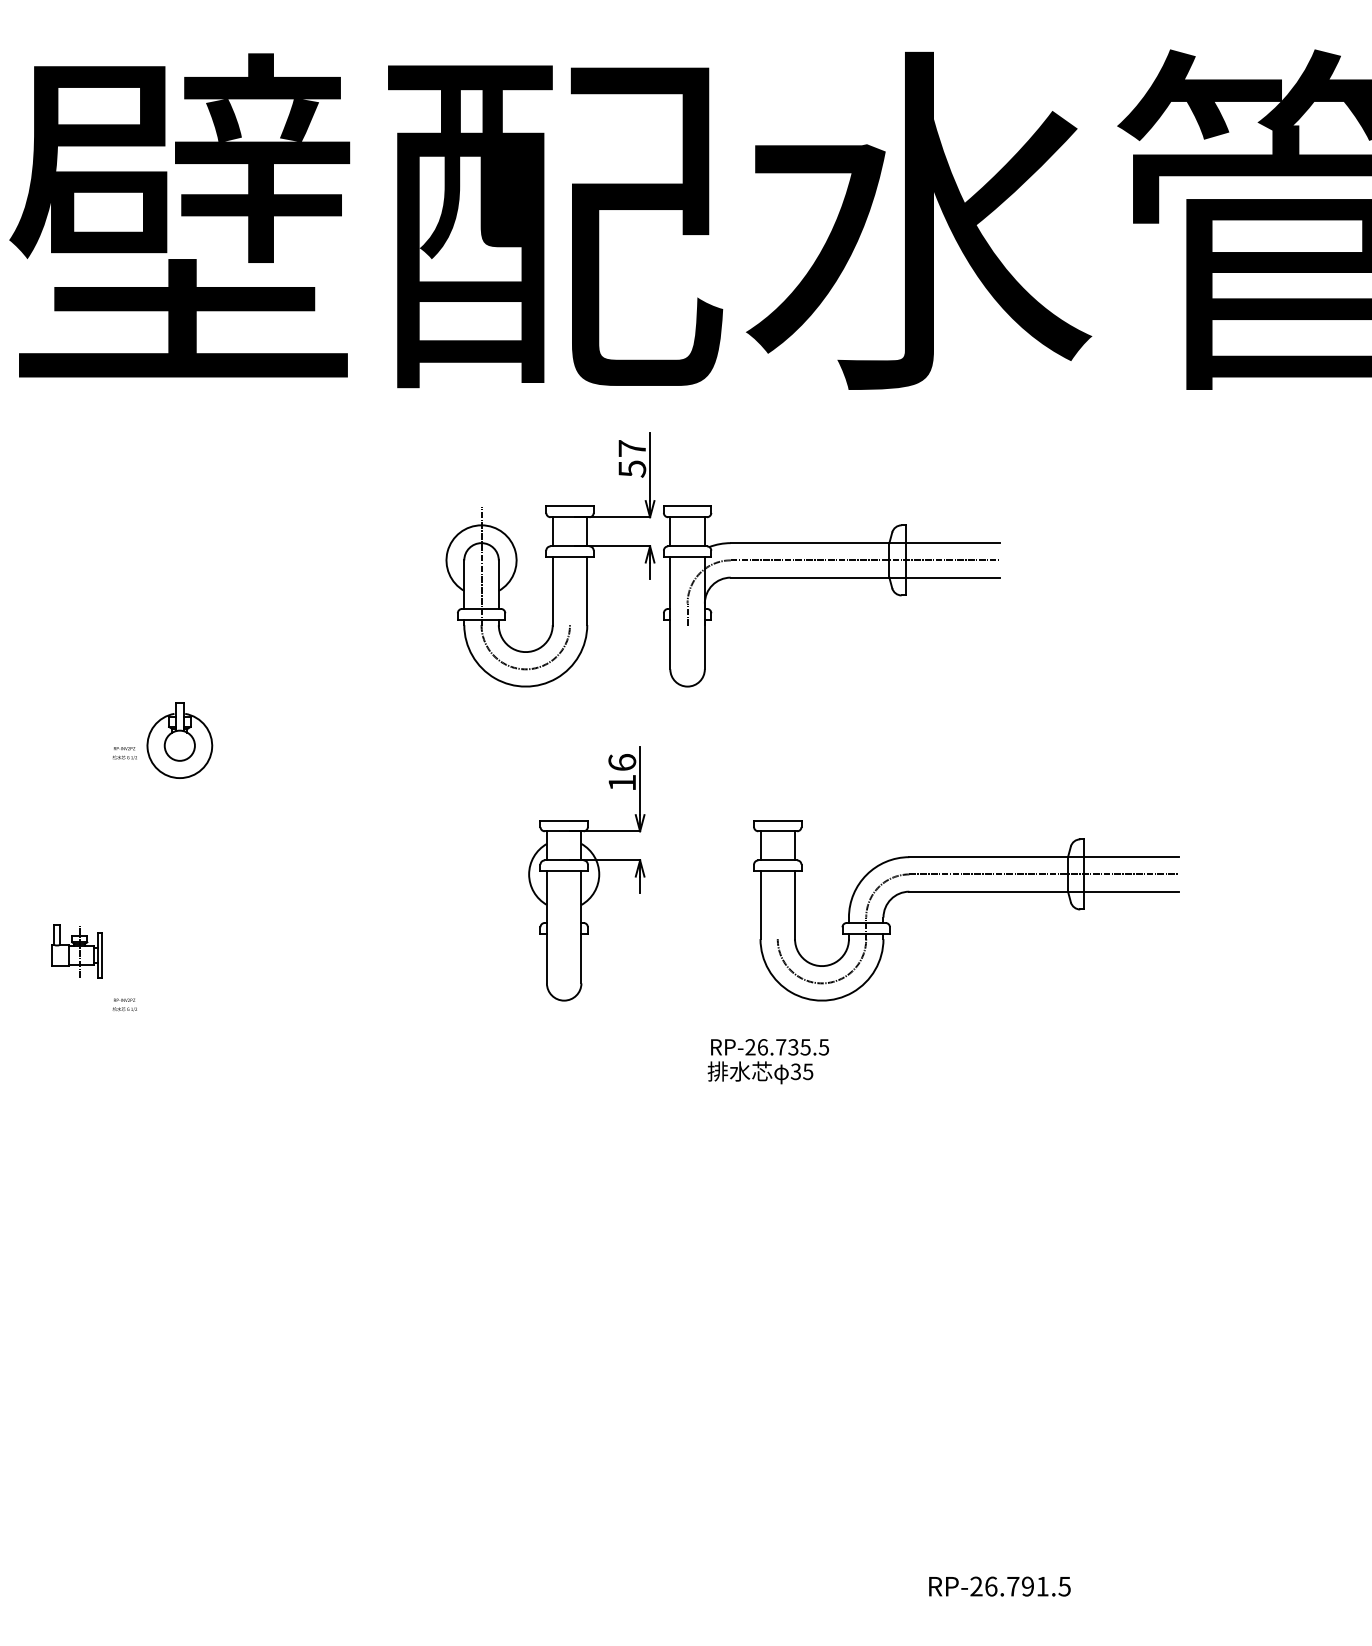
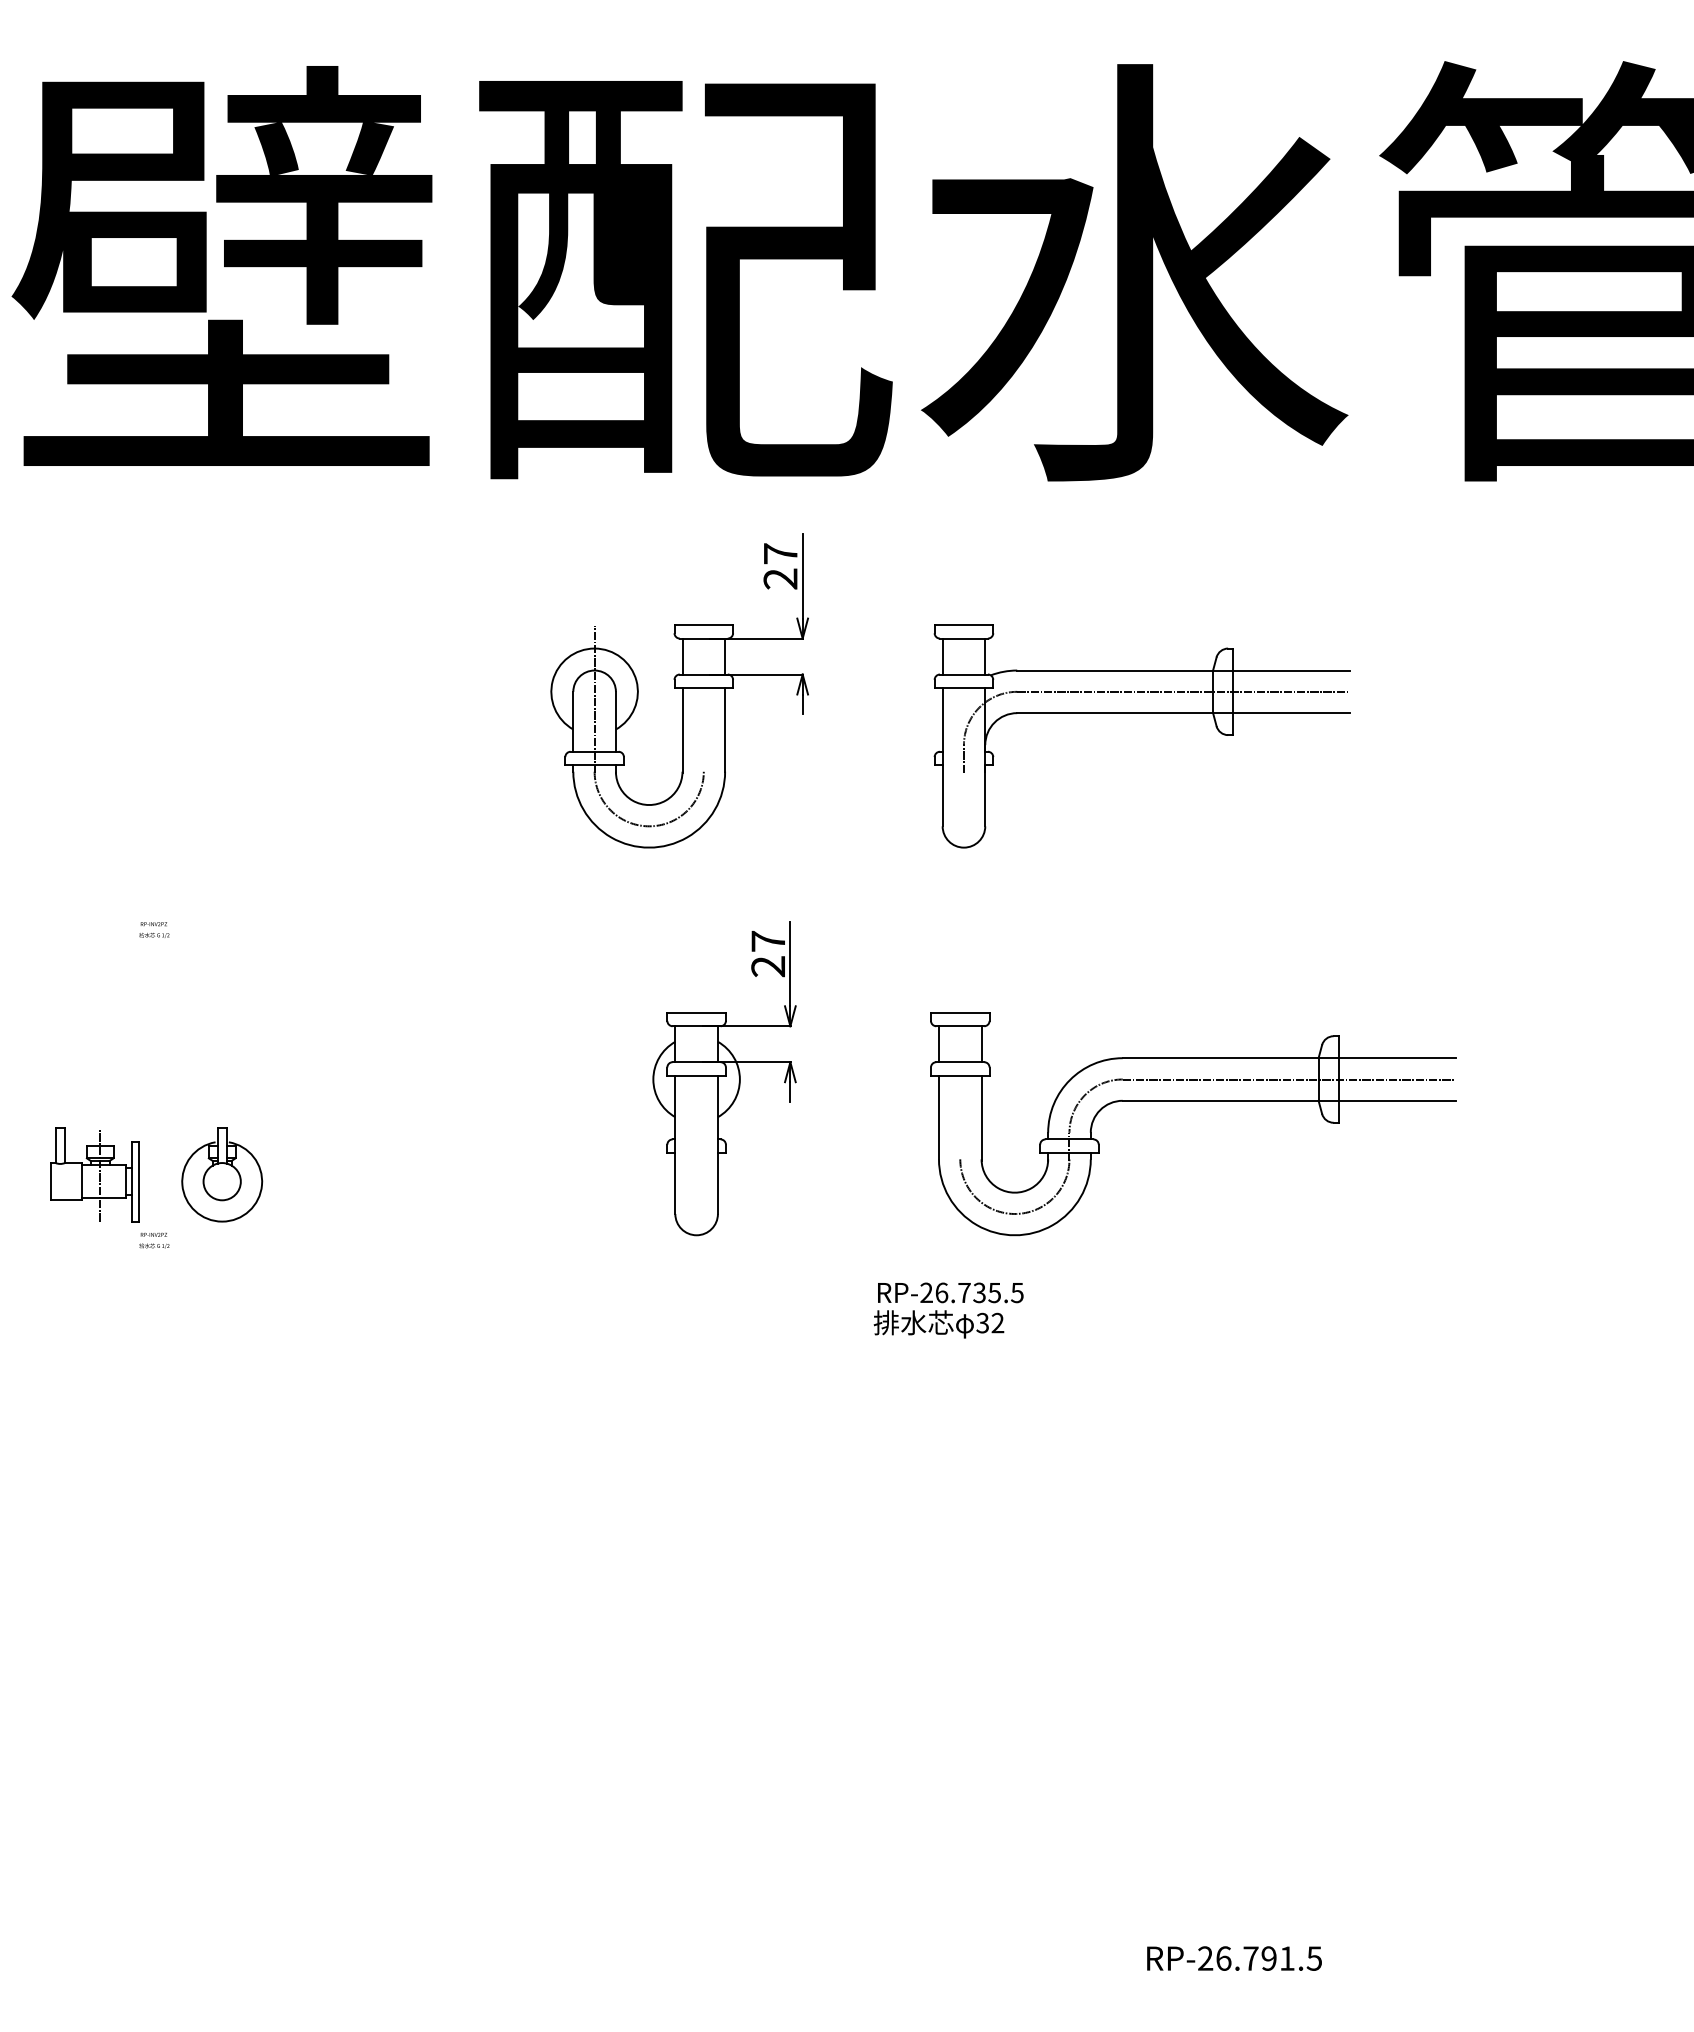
text: (632, 469) -> (780, 579), 57 -> 27
part: (831, 577) -> (1141, 713), moved
part: (180, 739) -> (222, 1174), moved
text: (622, 772) -> (768, 953), 16 -> 27
part: (76, 951) -> (94, 1174), size x1.43
text: (807, 1071) -> (997, 1322), 35 -> 32

